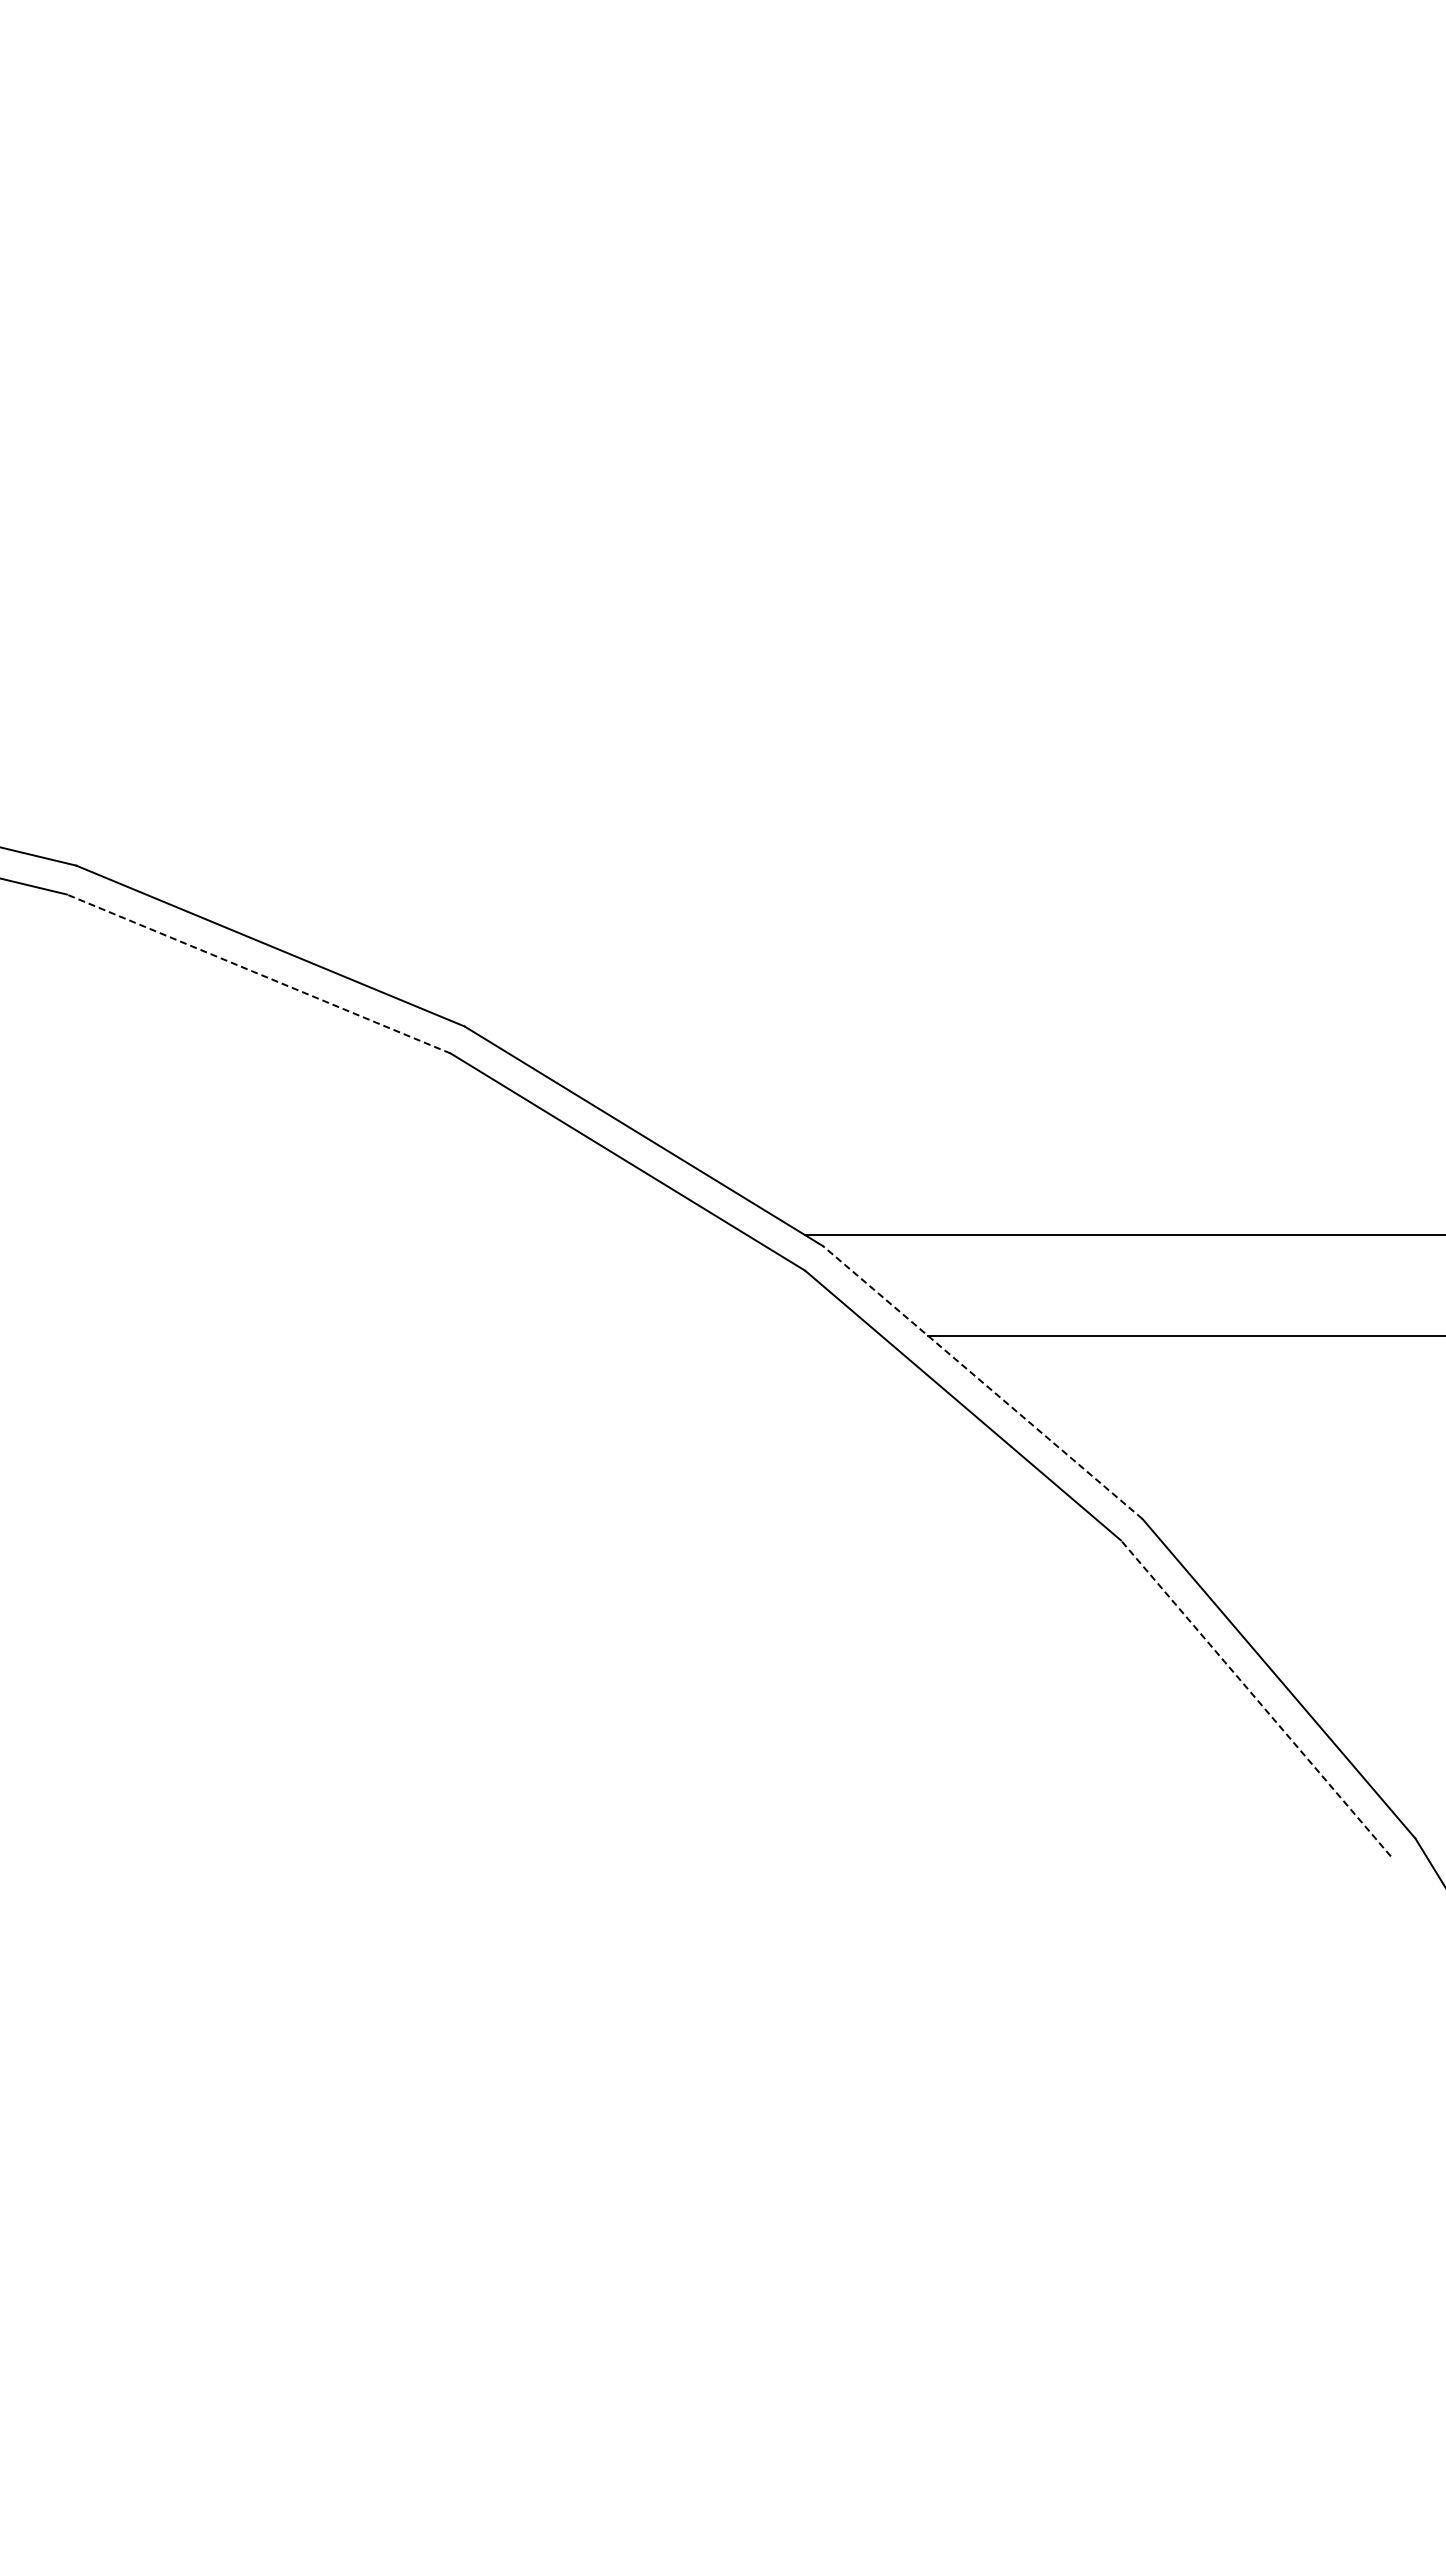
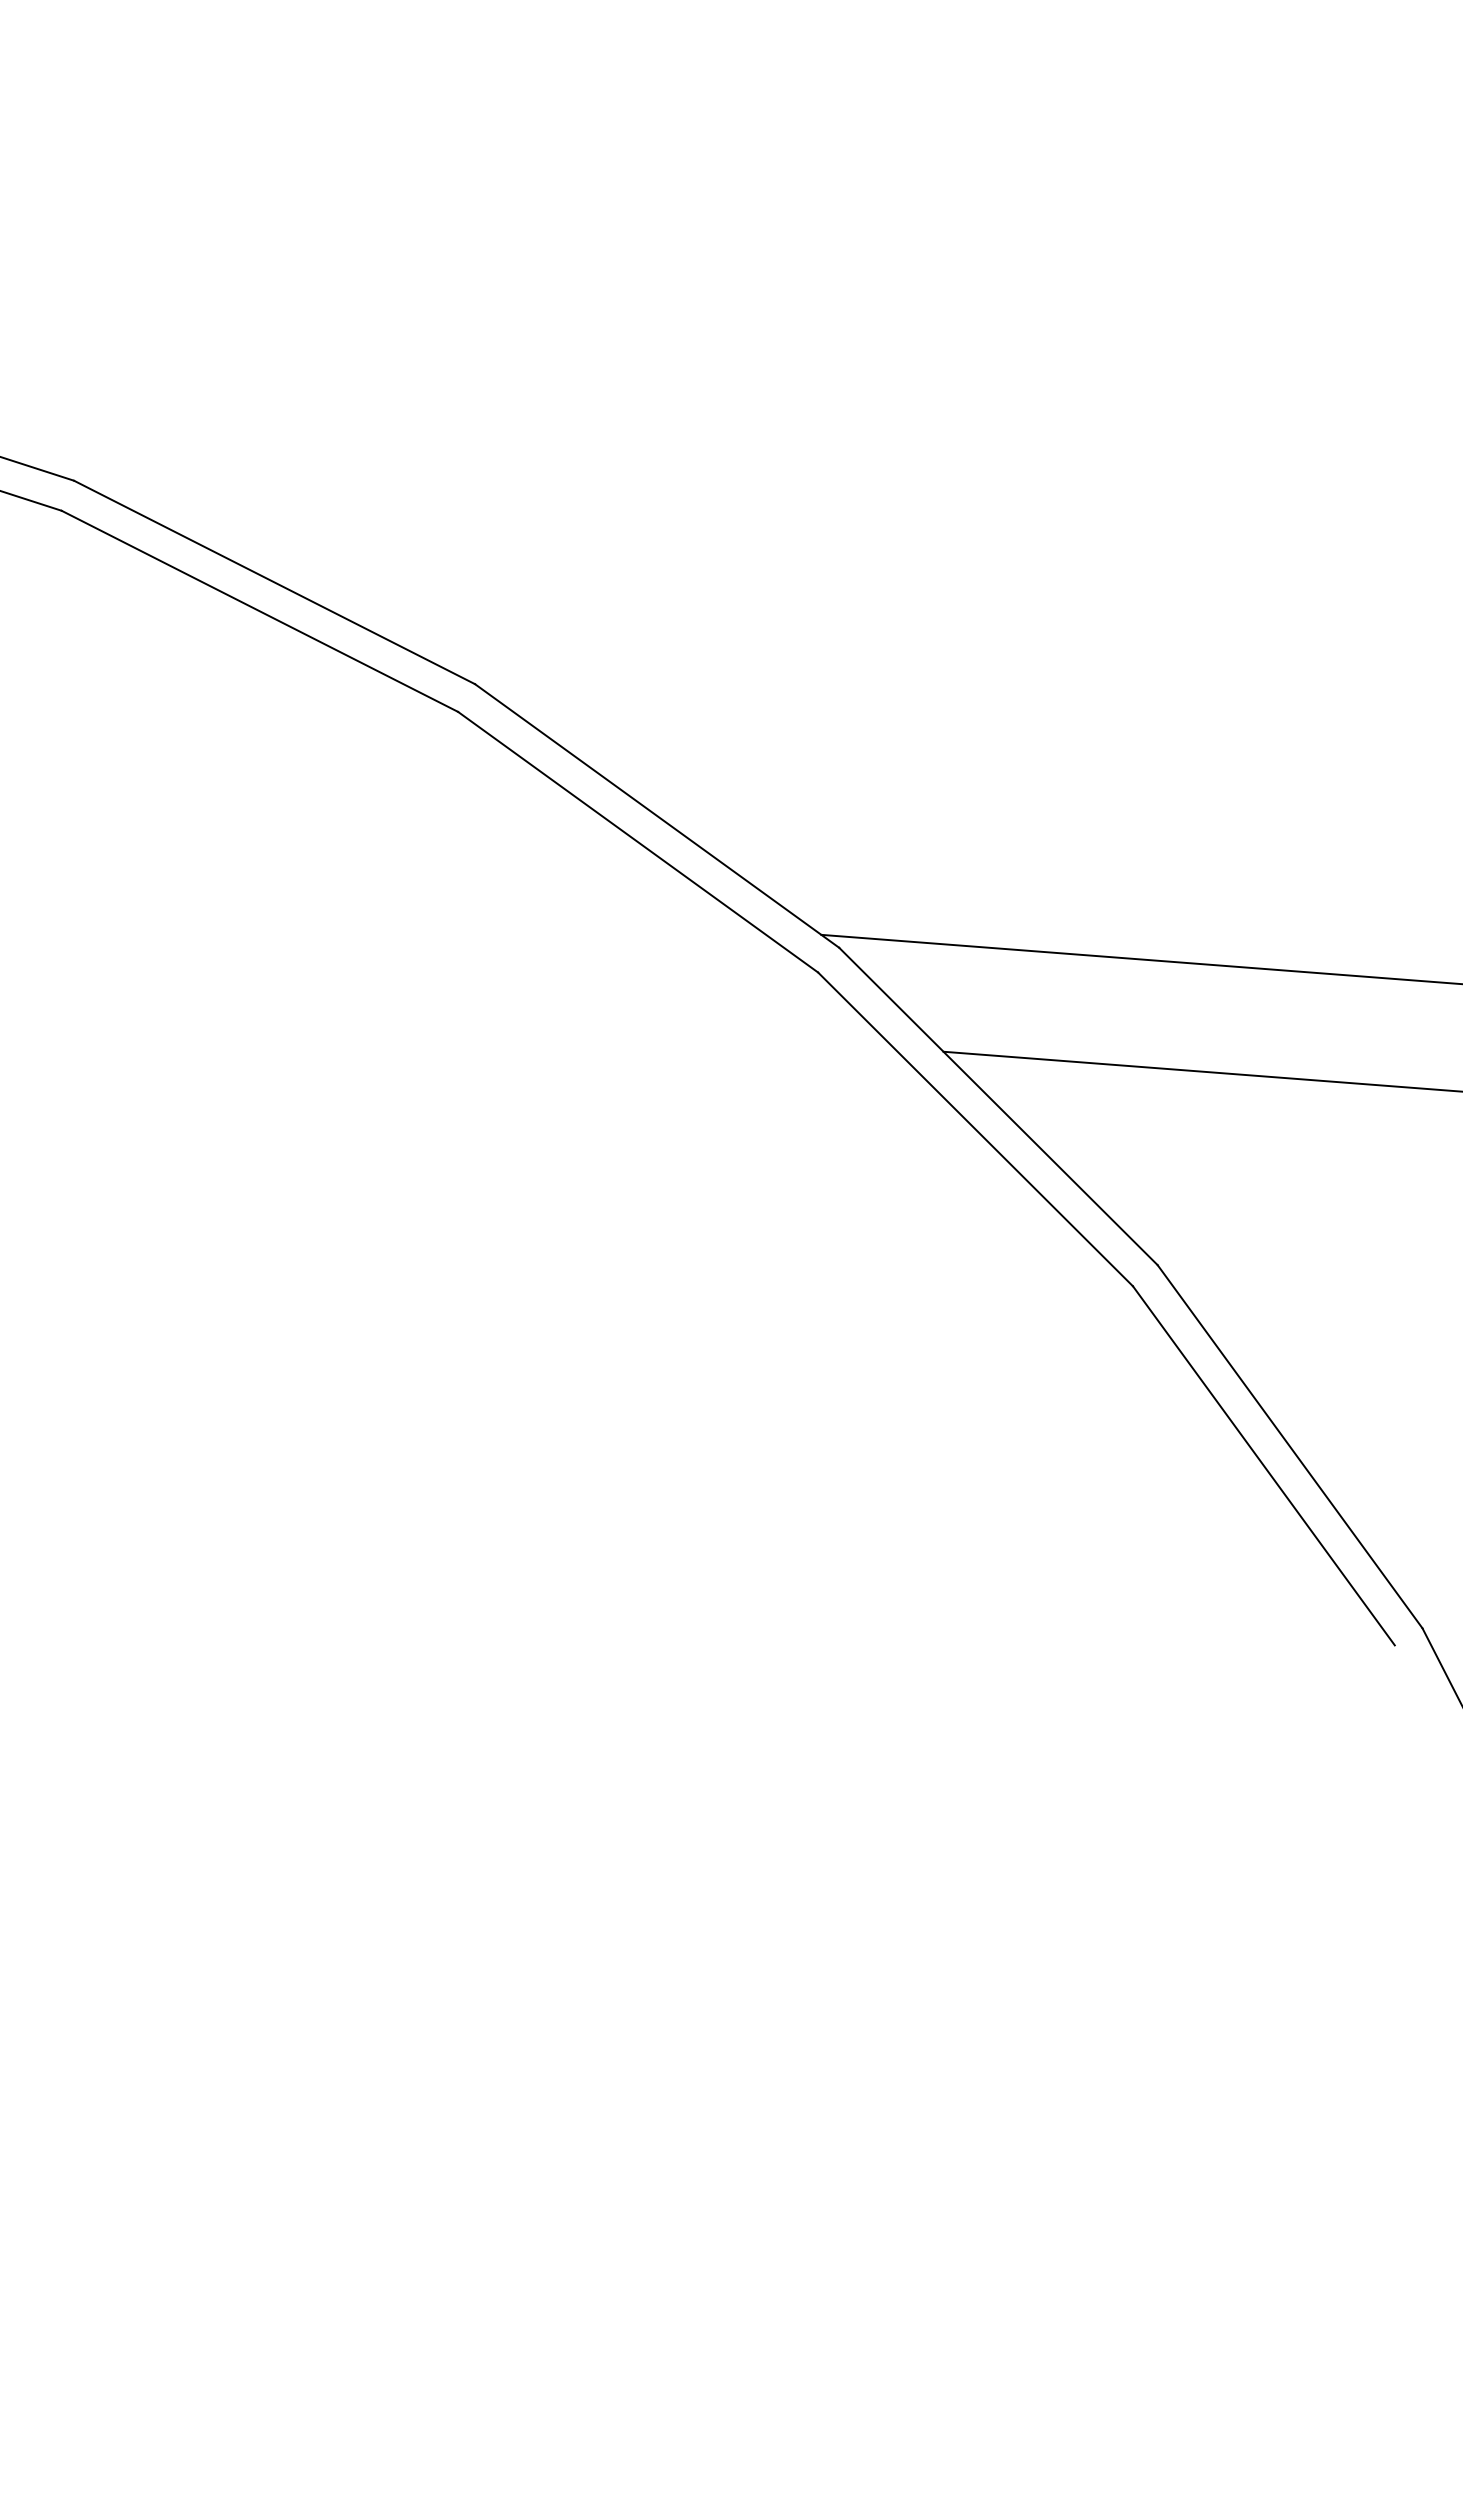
line: (258, 974) -> (259, 611), dashed -> solid
line: (982, 1382) -> (998, 1106), dashed -> solid
line: (1255, 1698) -> (1263, 1465), dashed -> solid

